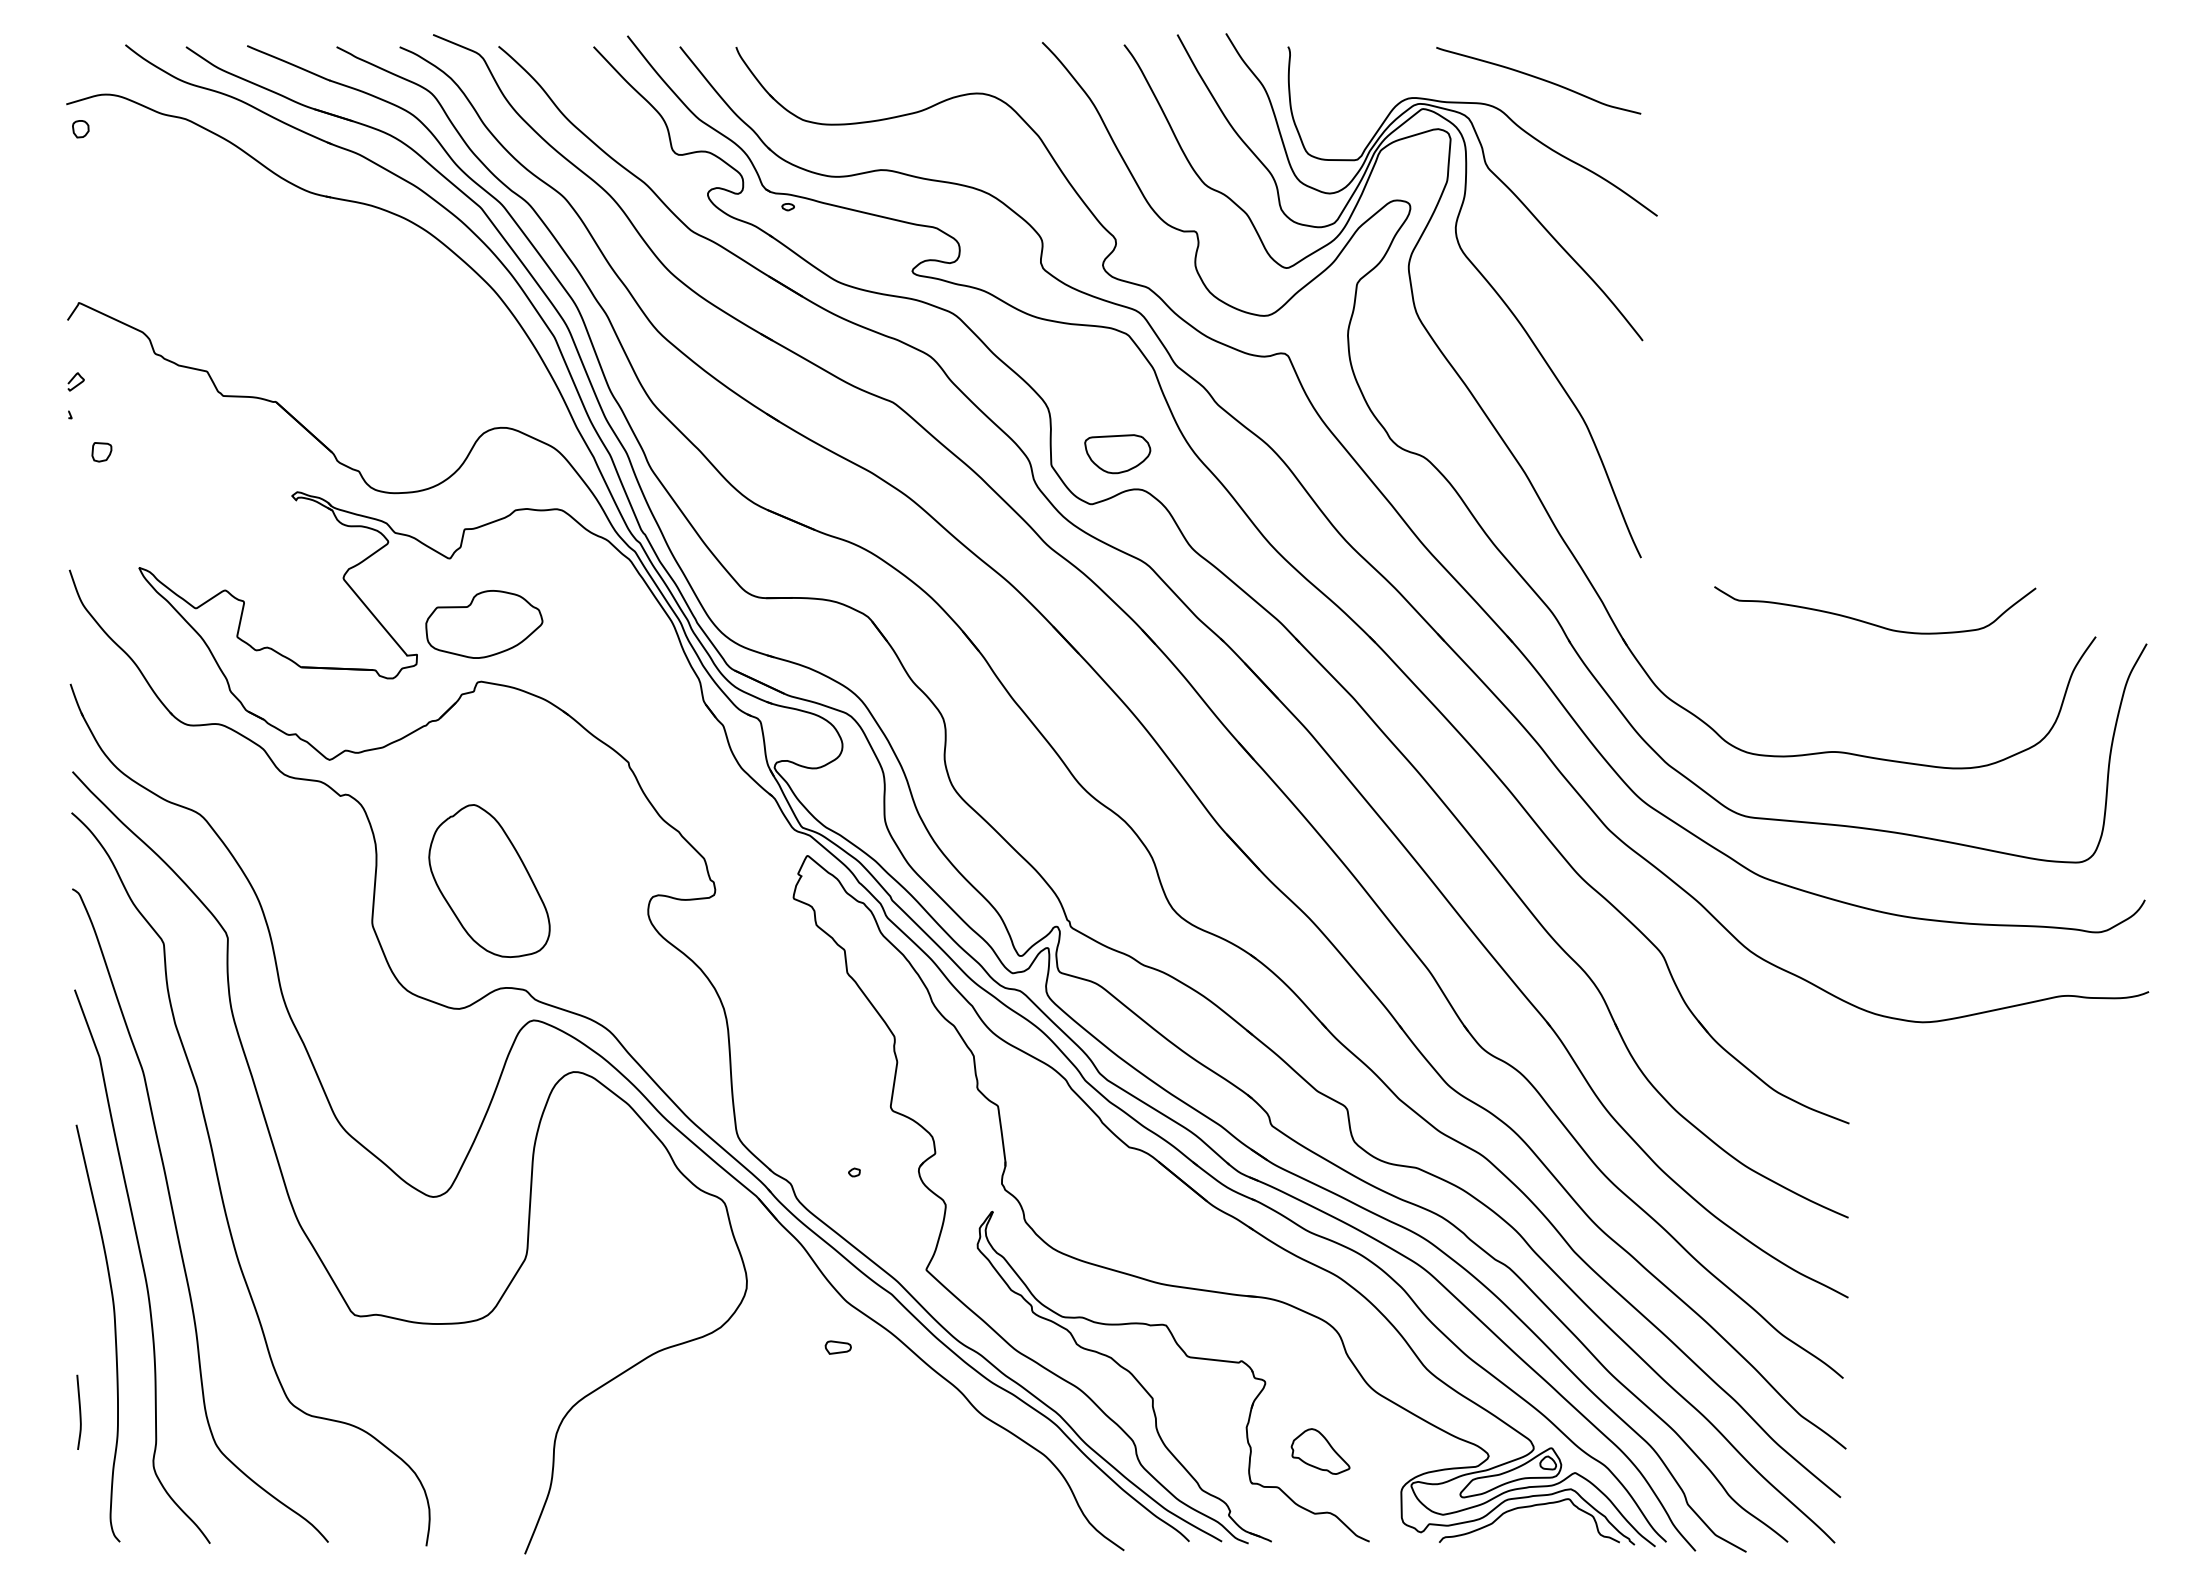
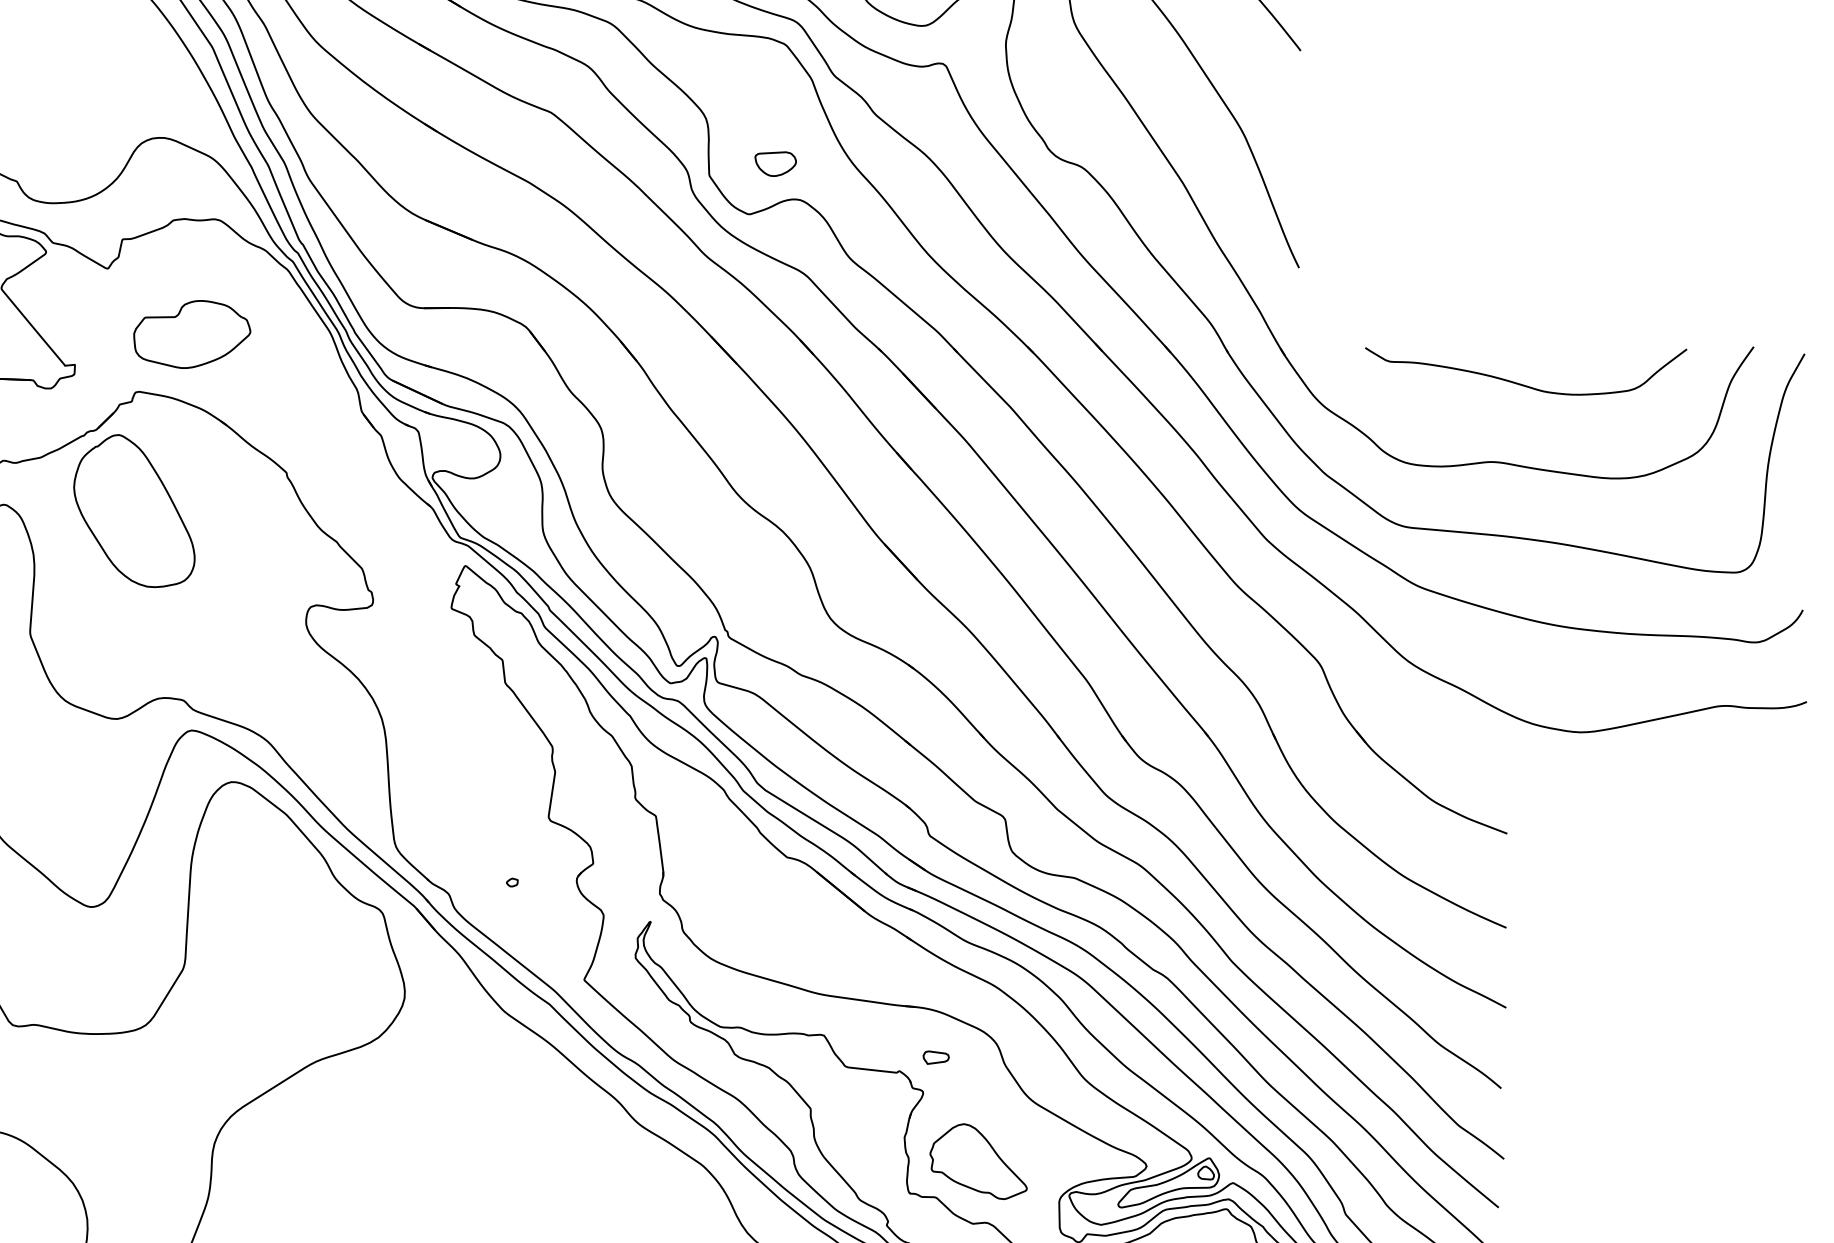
part: (1117, 453) -> (775, 163), size x0.62
curve: (1870, 622) -> (1521, 383), moved
part: (484, 624) -> (192, 334), moved
part: (489, 880) -> (134, 510), moved
part: (837, 1347) -> (935, 1057), moved
part: (1320, 1451) -> (978, 1161), size x1.67

